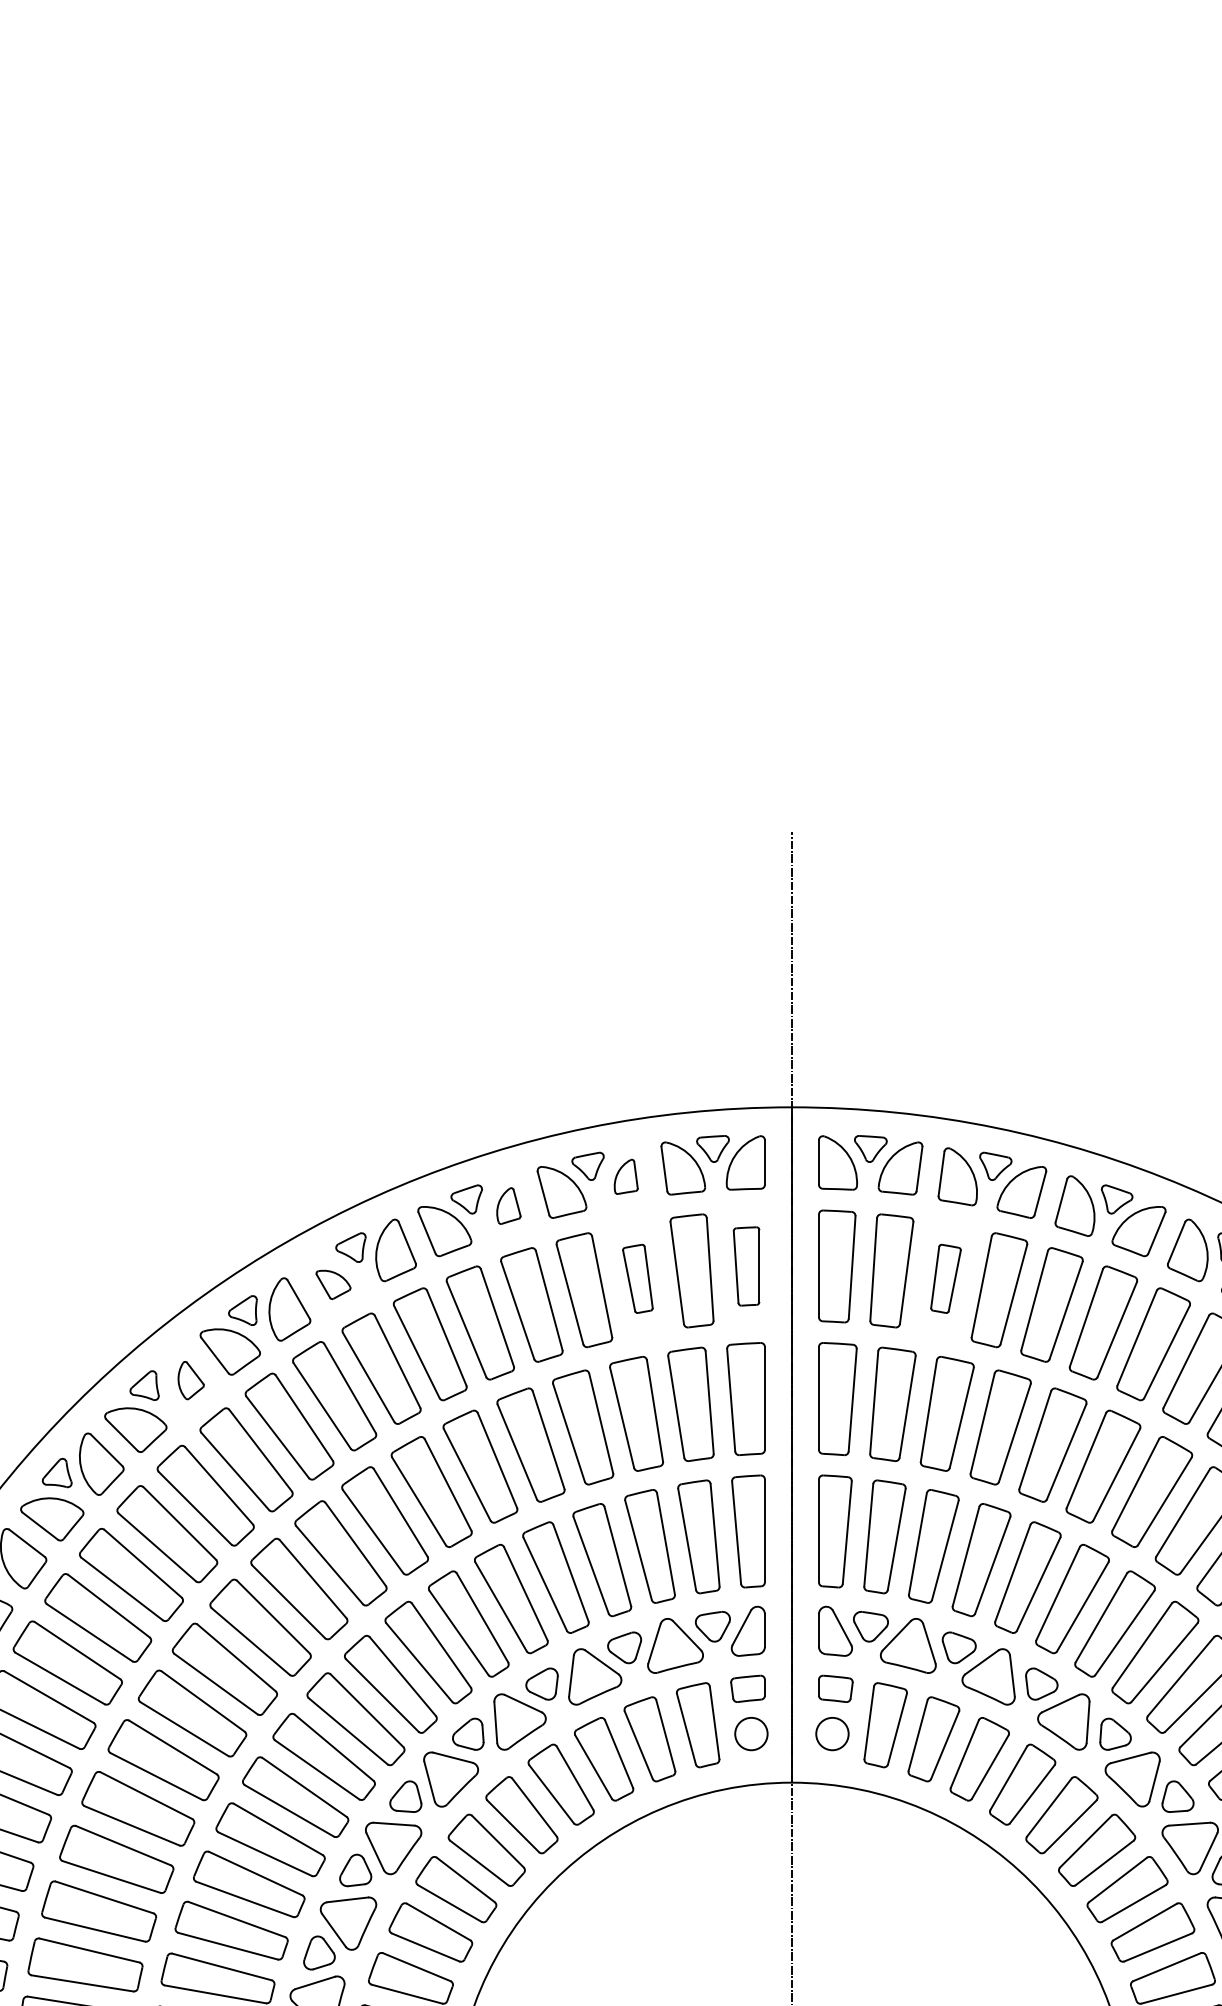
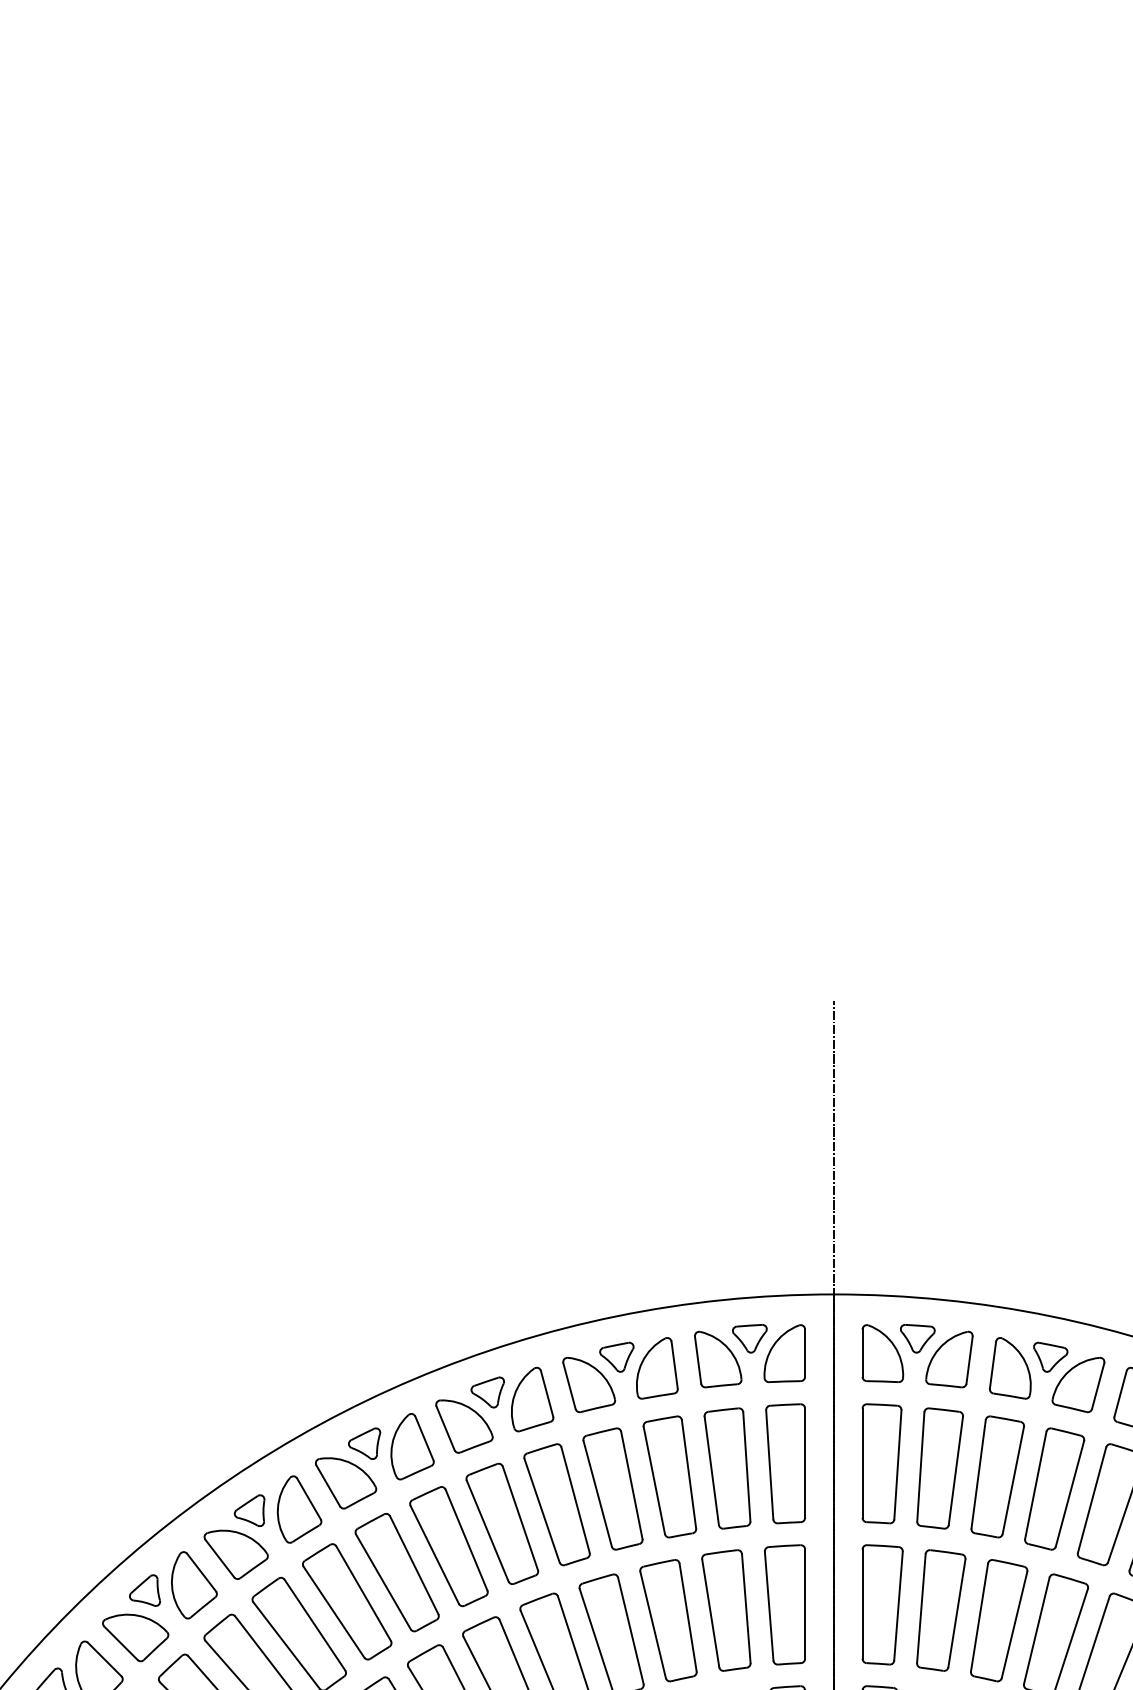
part: (626, 1176) -> (657, 1368), size x1.67
part: (508, 1205) -> (532, 1398), size x1.67
part: (746, 1266) -> (785, 1463), size x1.43
part: (637, 1278) -> (669, 1476), size x1.67
part: (945, 1278) -> (997, 1476), size x1.67
part: (333, 1284) -> (345, 1482), size x1.67
part: (191, 1380) -> (194, 1585), size x1.67

